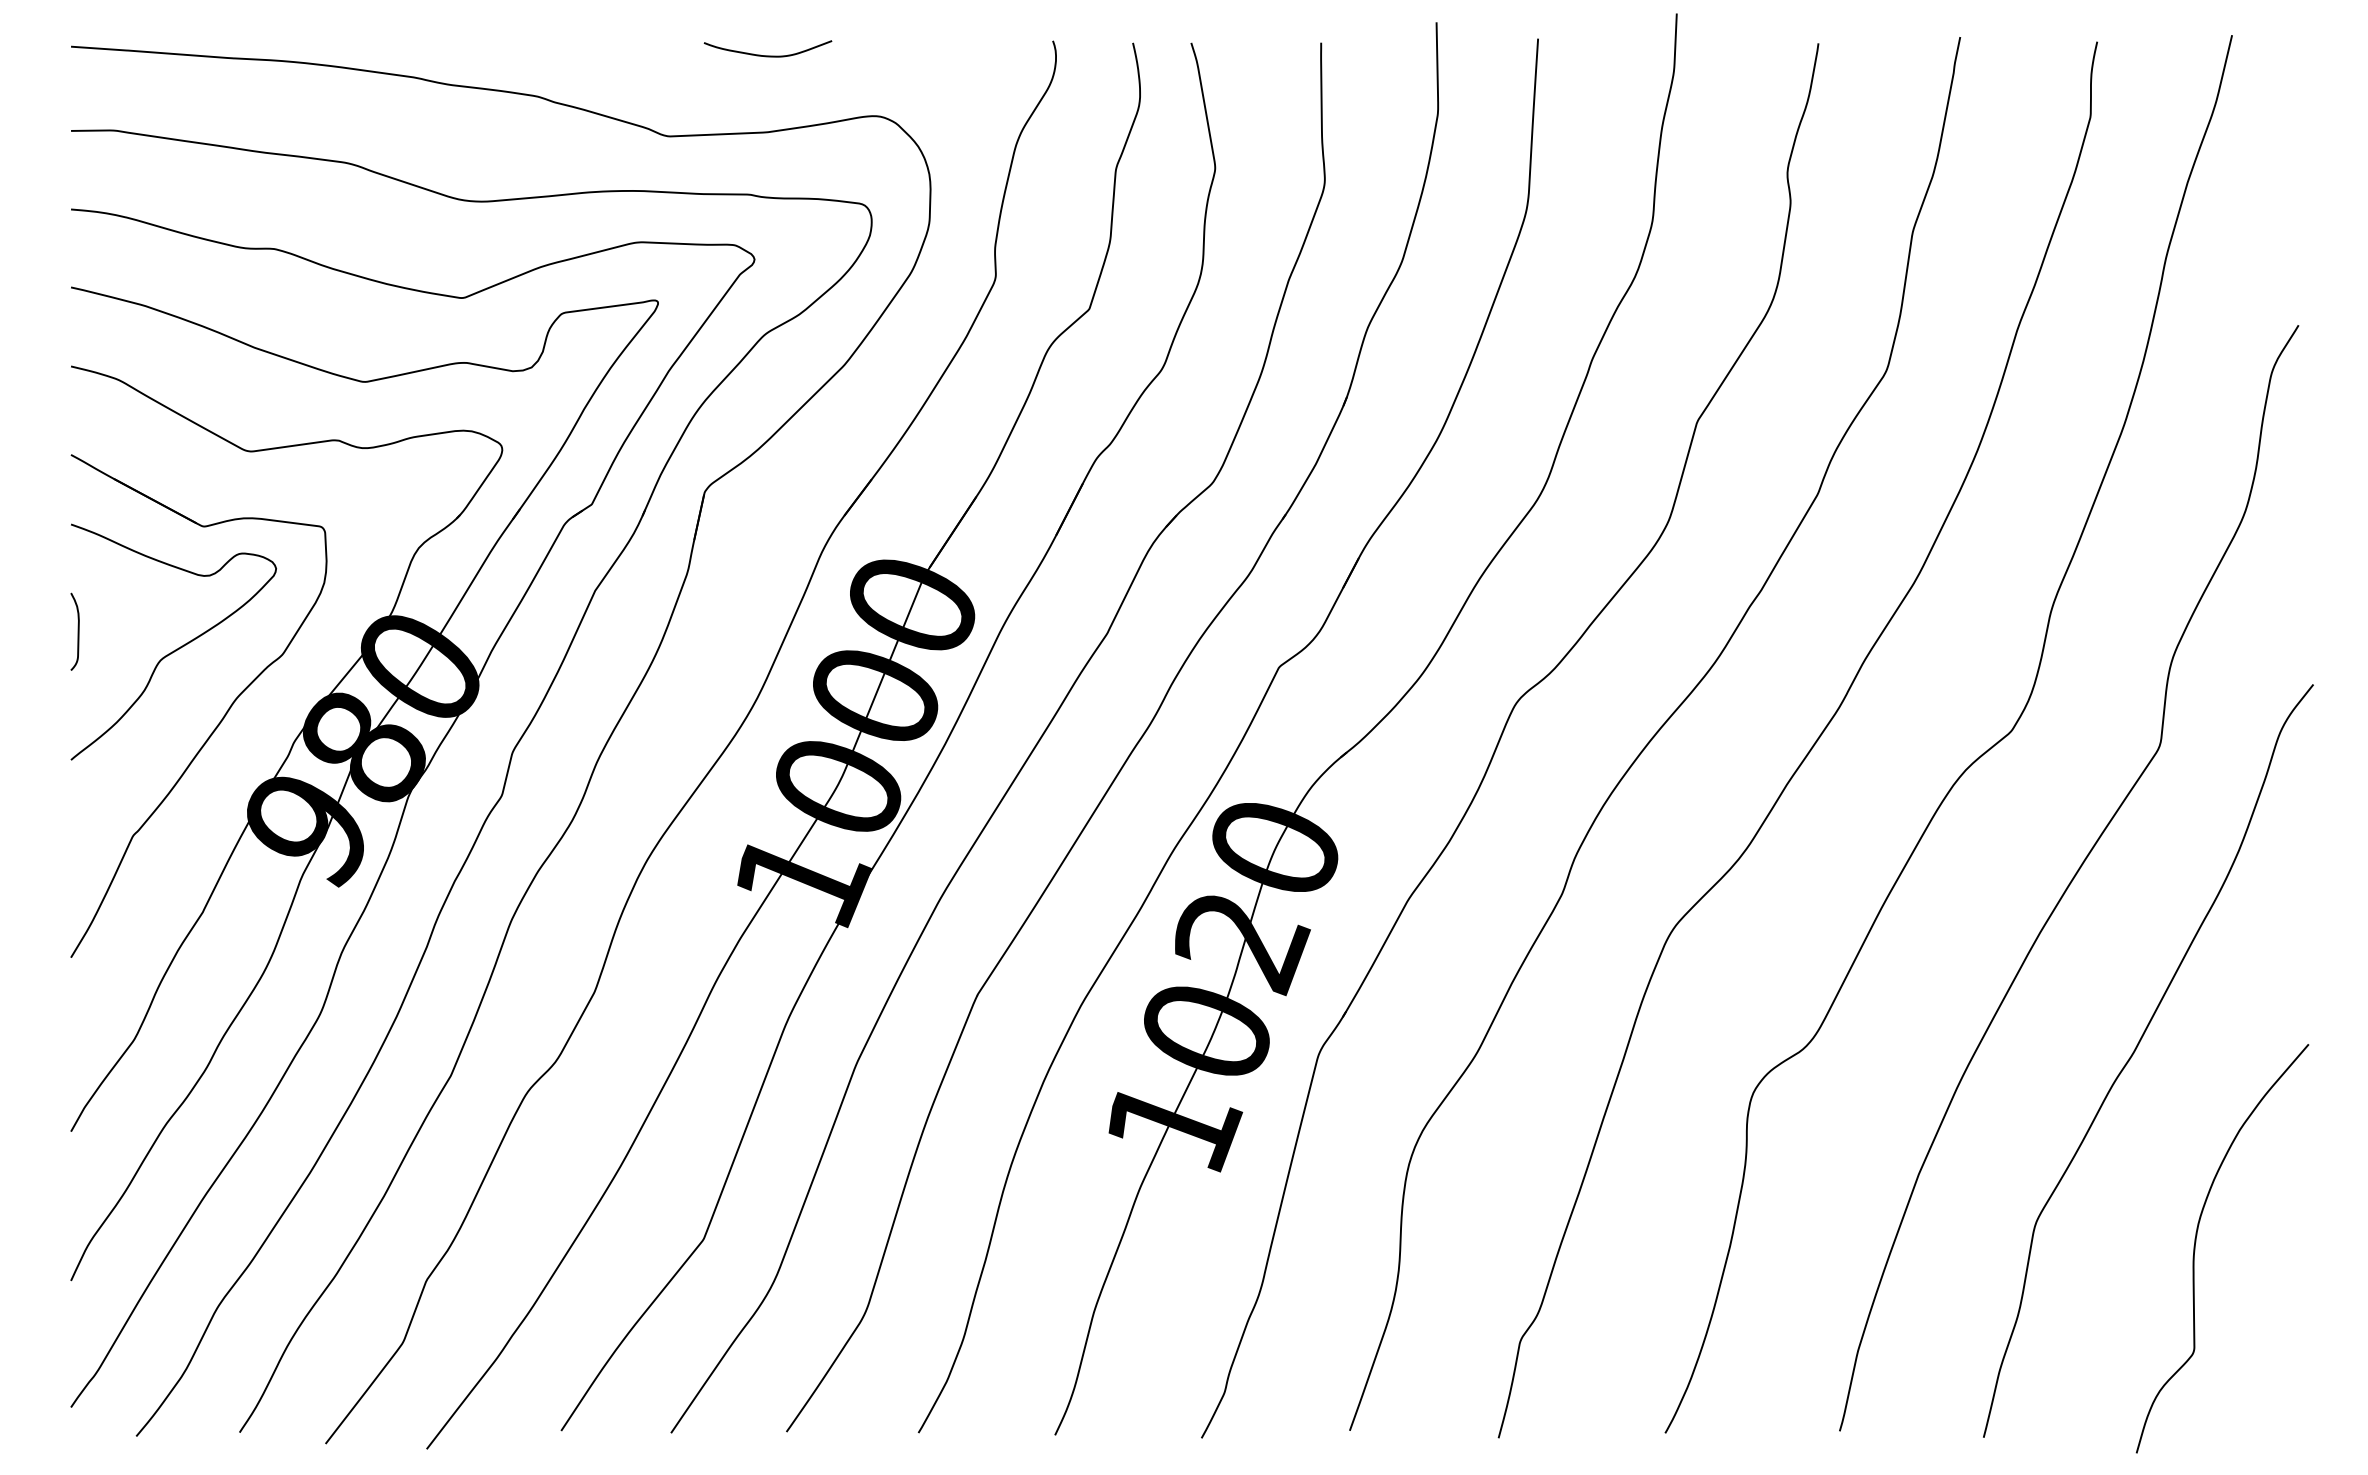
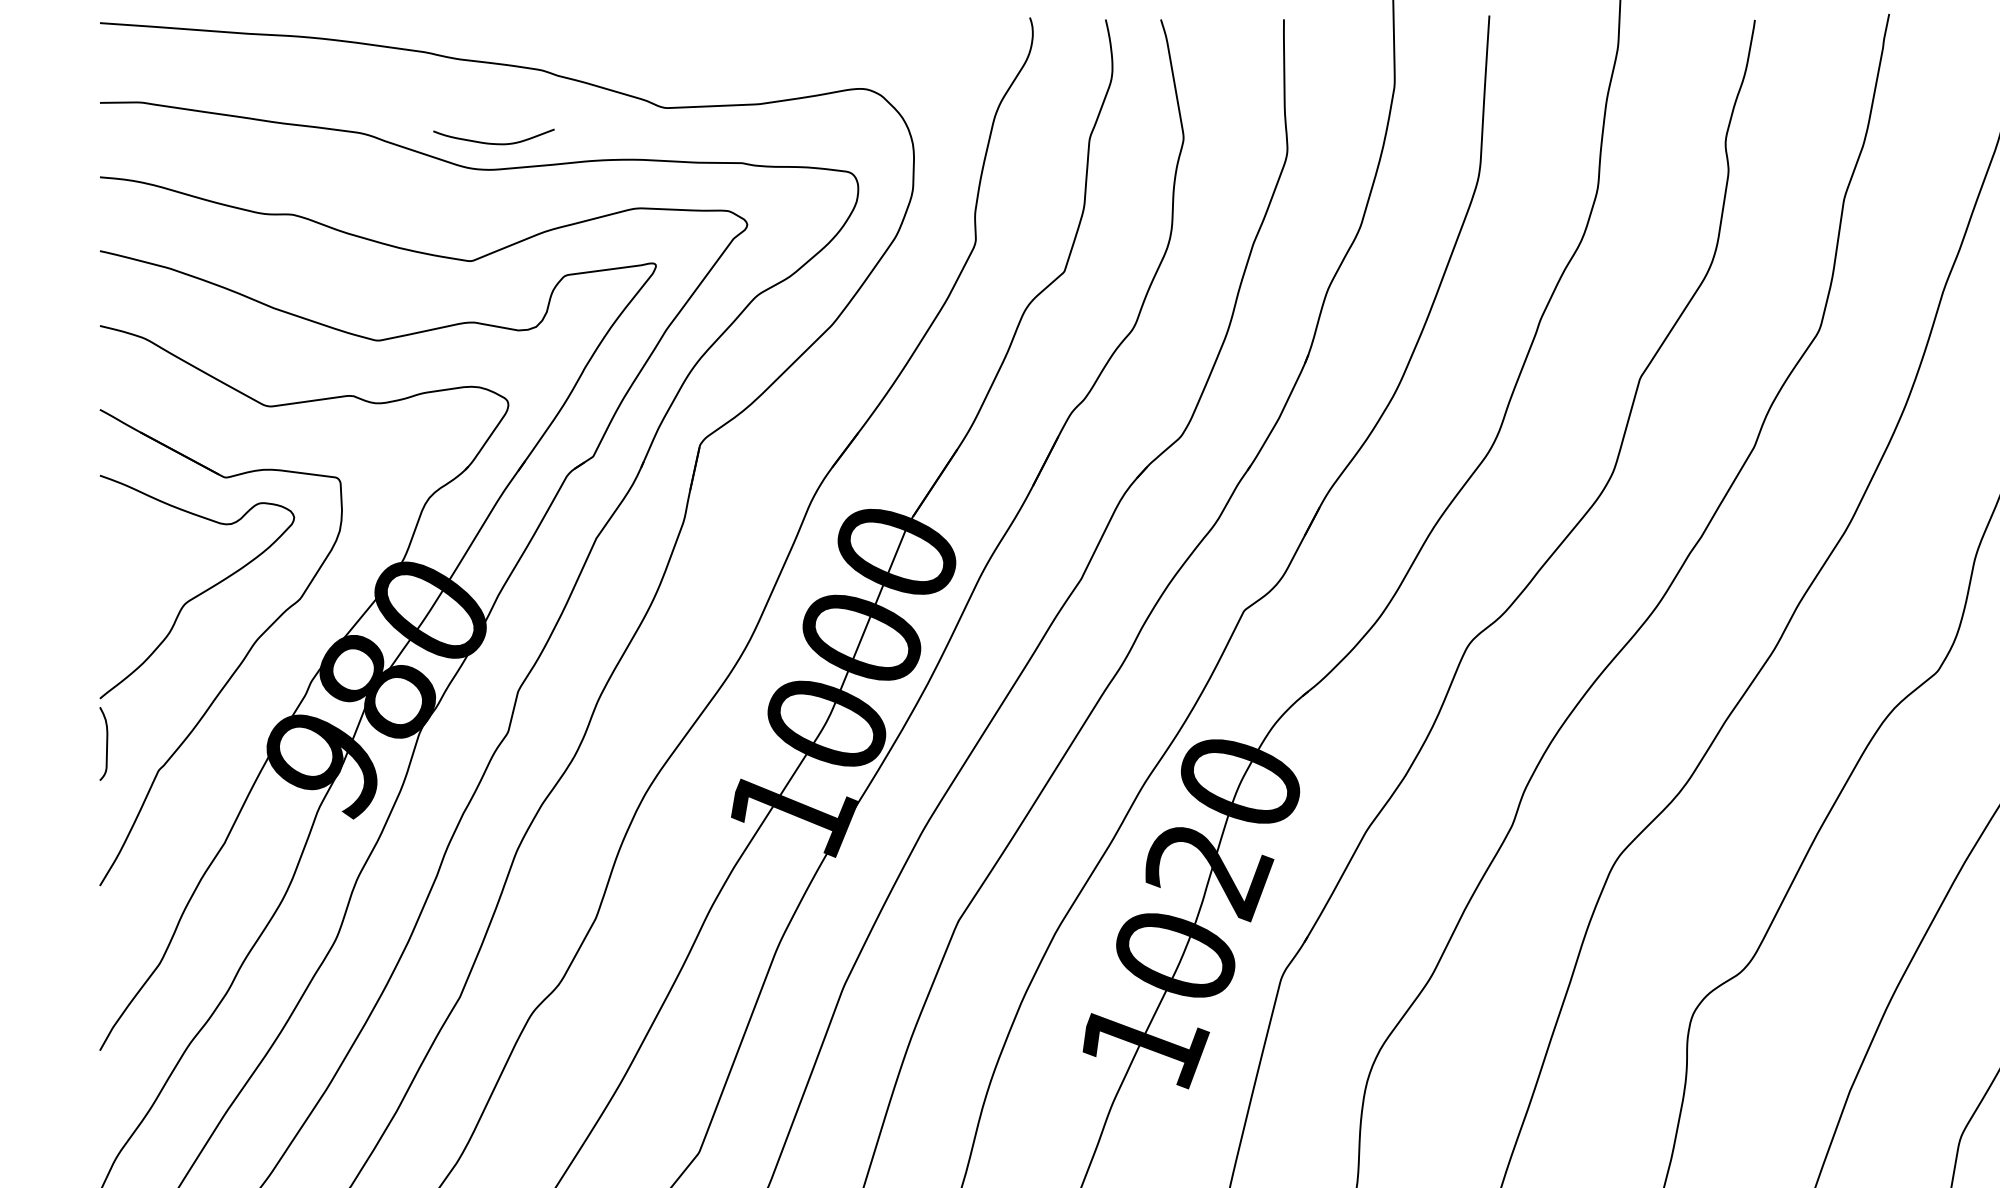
curve: (767, 55) -> (493, 143), moved
curve: (77, 631) -> (106, 743), moved

